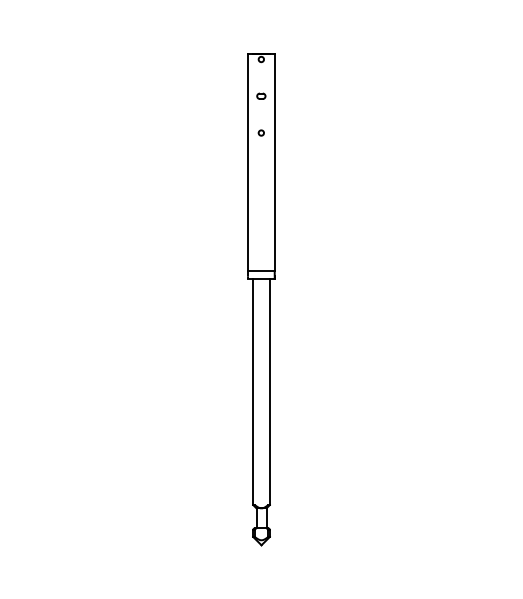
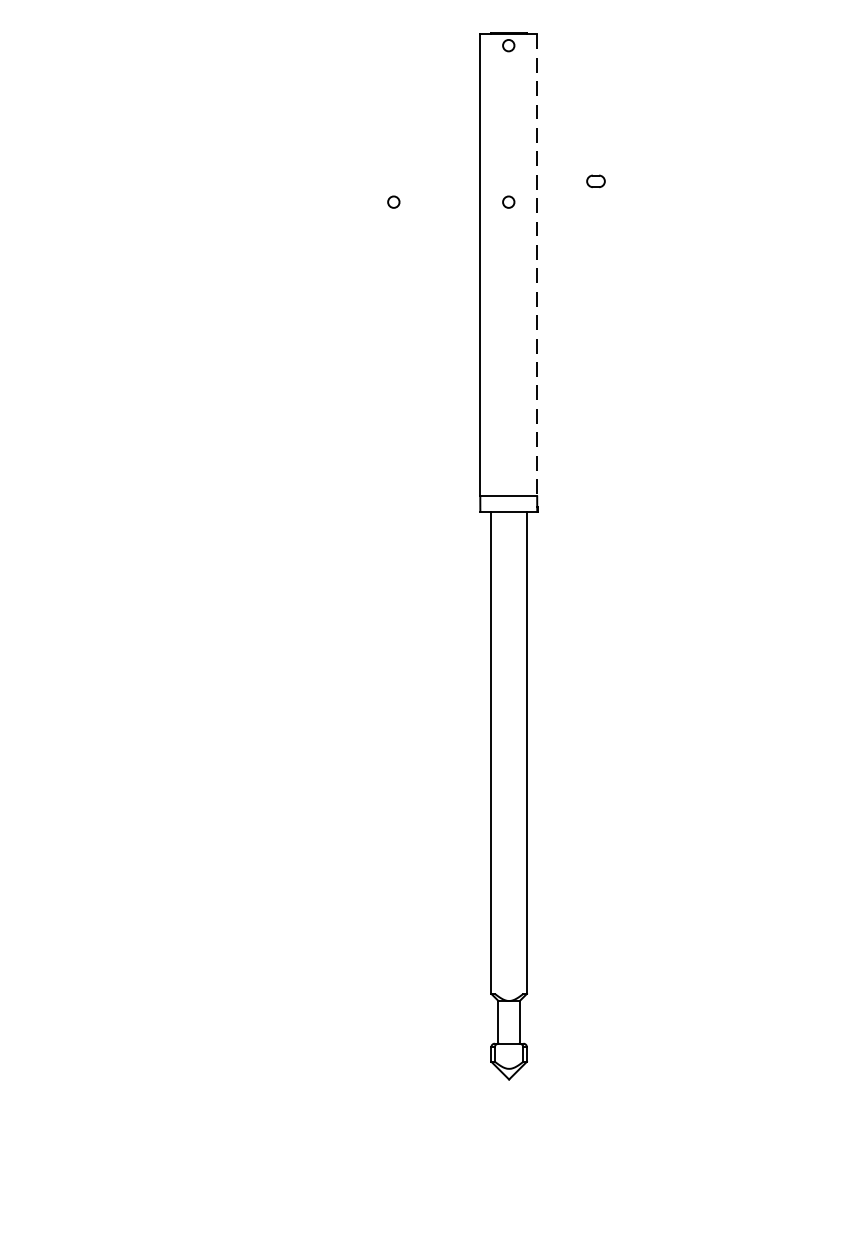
part: (261, 95) -> (596, 179), moved
circle: (206, 132) -> (391, 201), added
line: (274, 163) -> (536, 266), solid -> dashed

